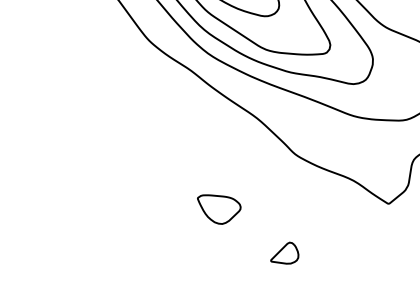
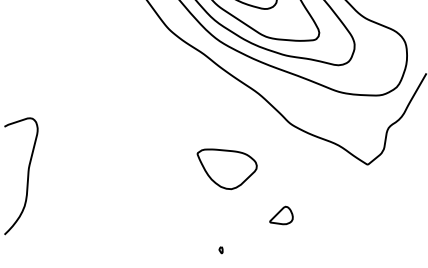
part: (218, 209) -> (226, 169), size x1.67
part: (284, 253) -> (281, 215), moved

